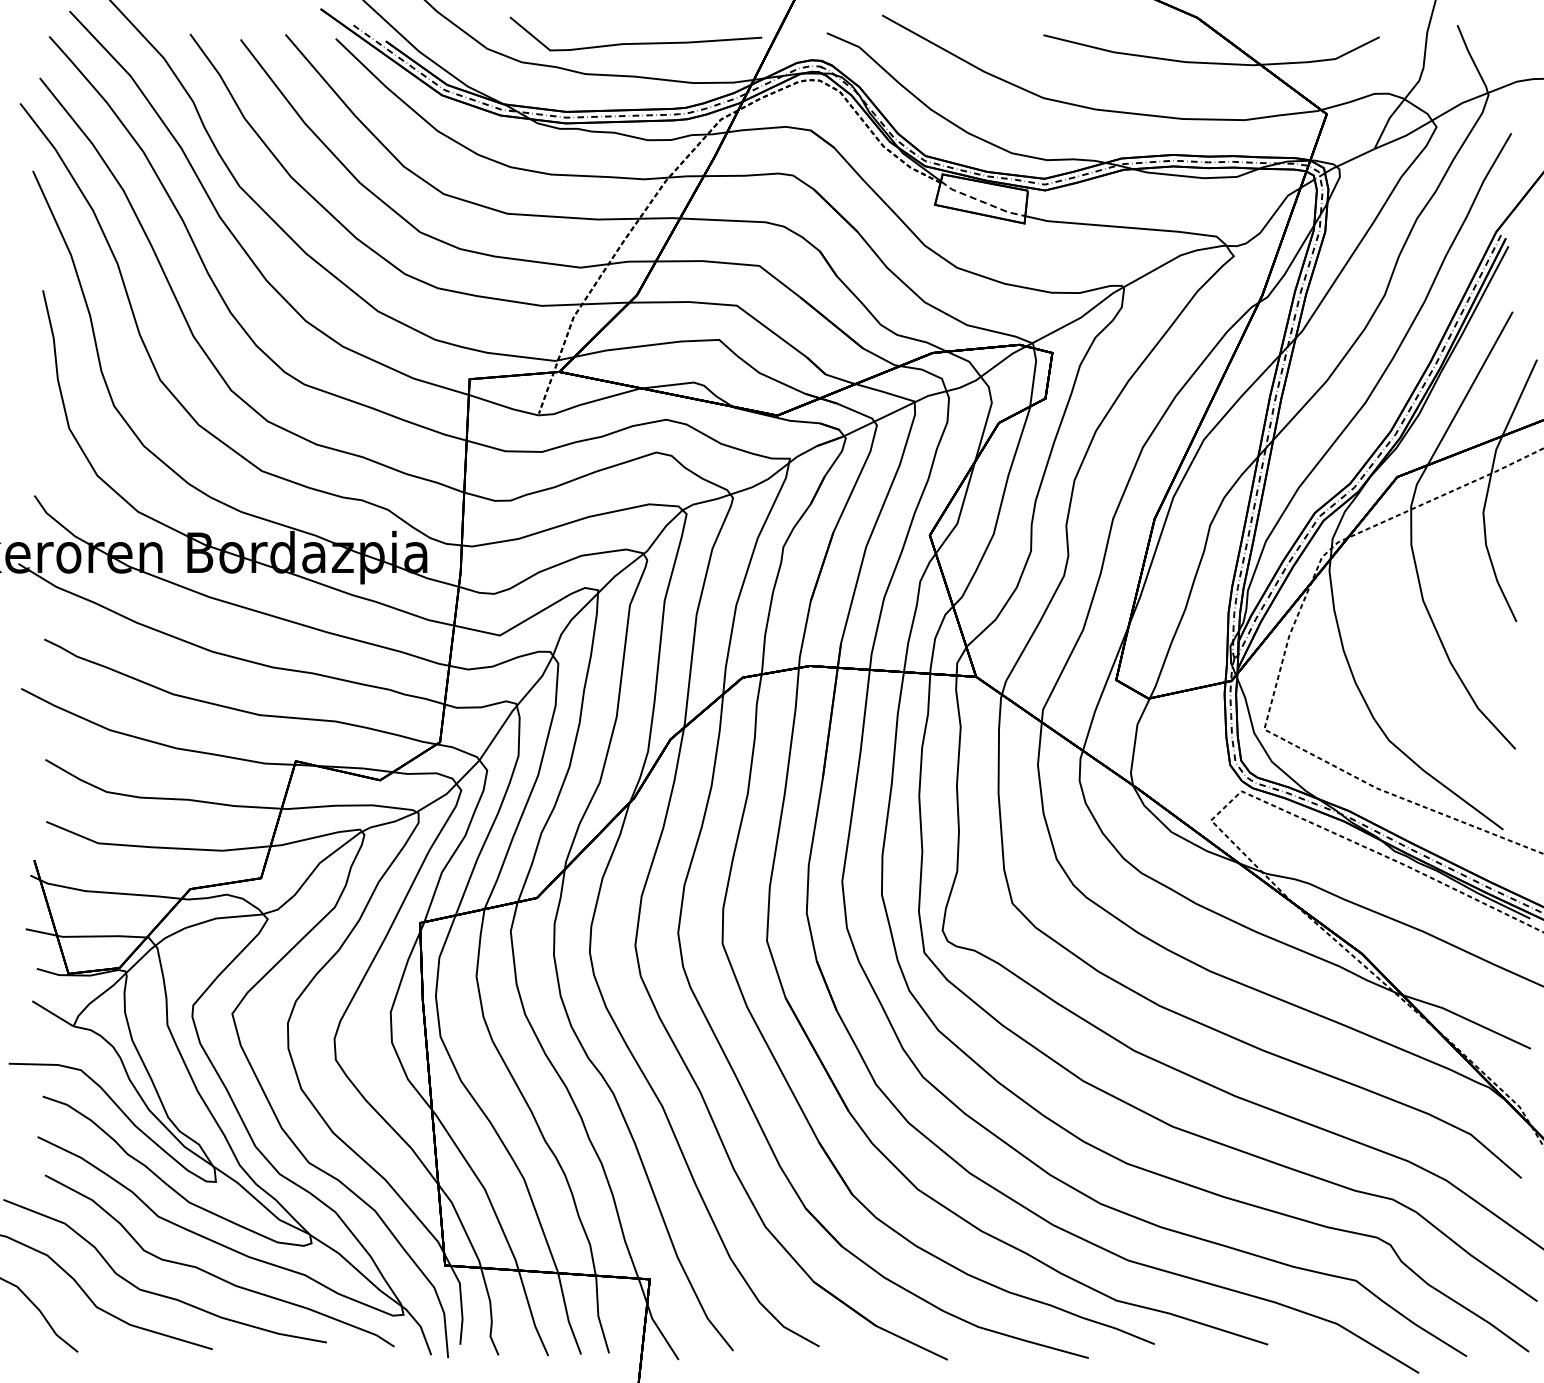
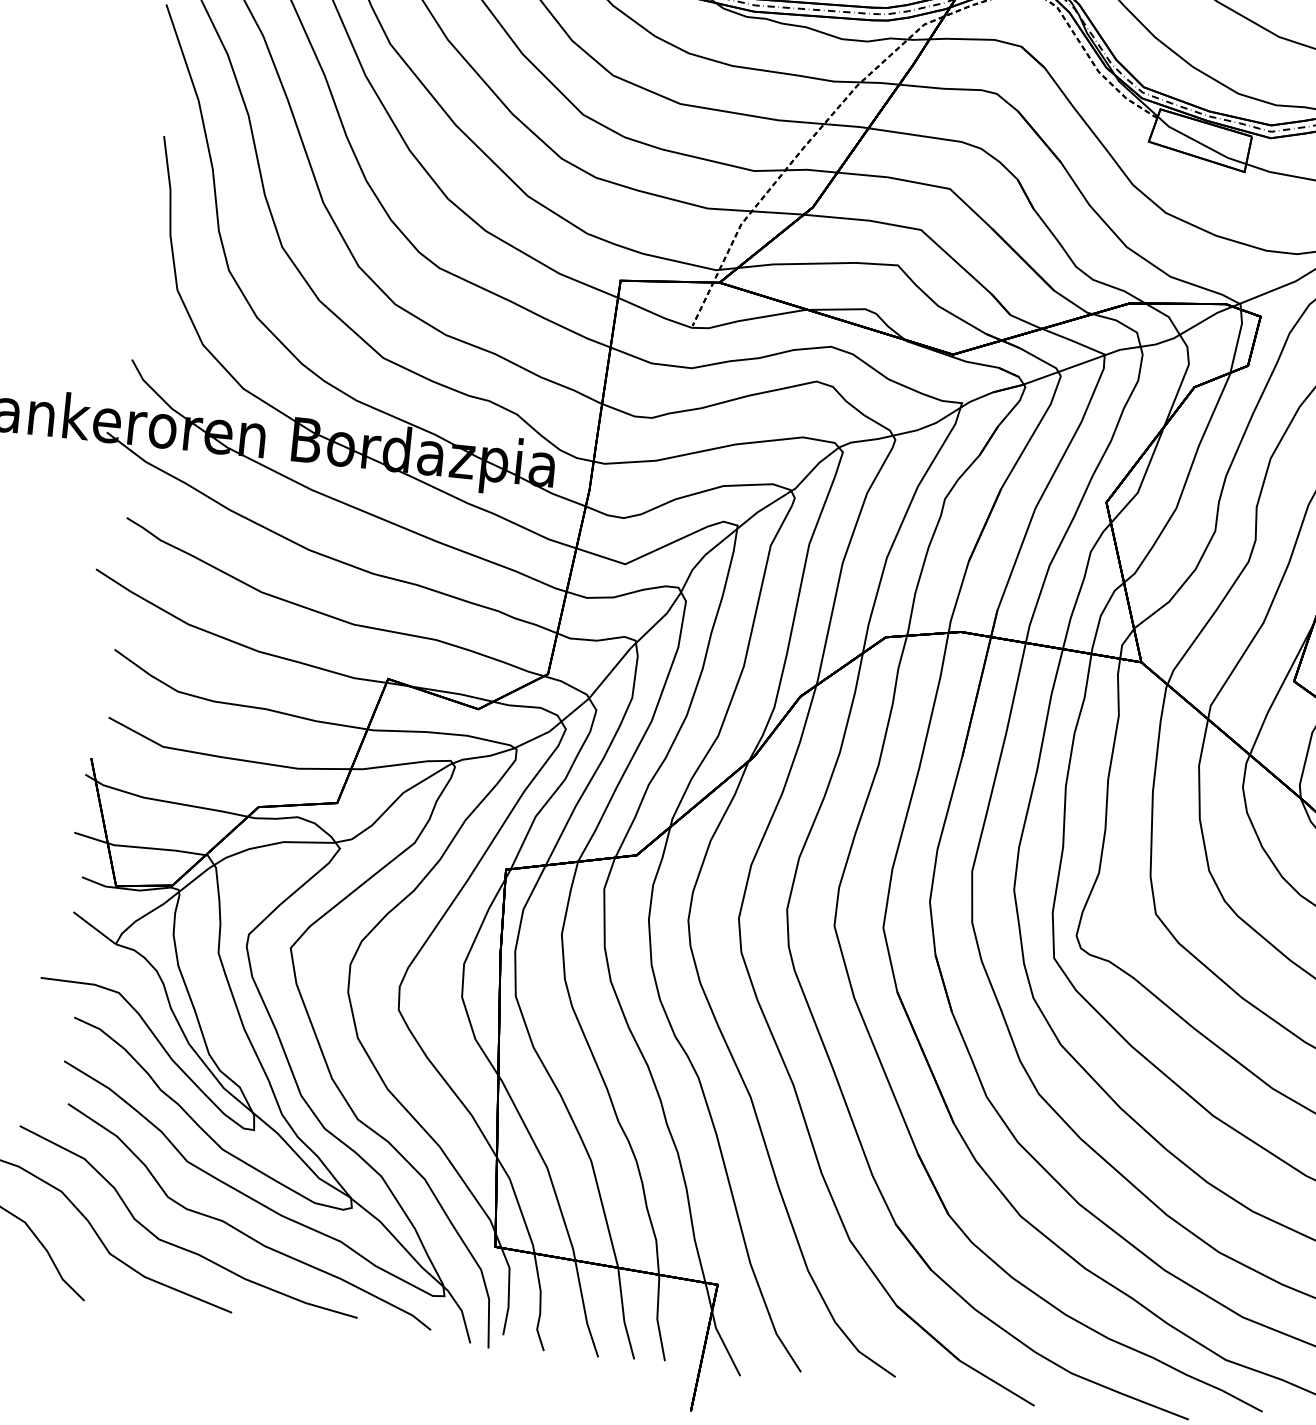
line: (982, 201) -> (1201, 143), dashed -> solid

